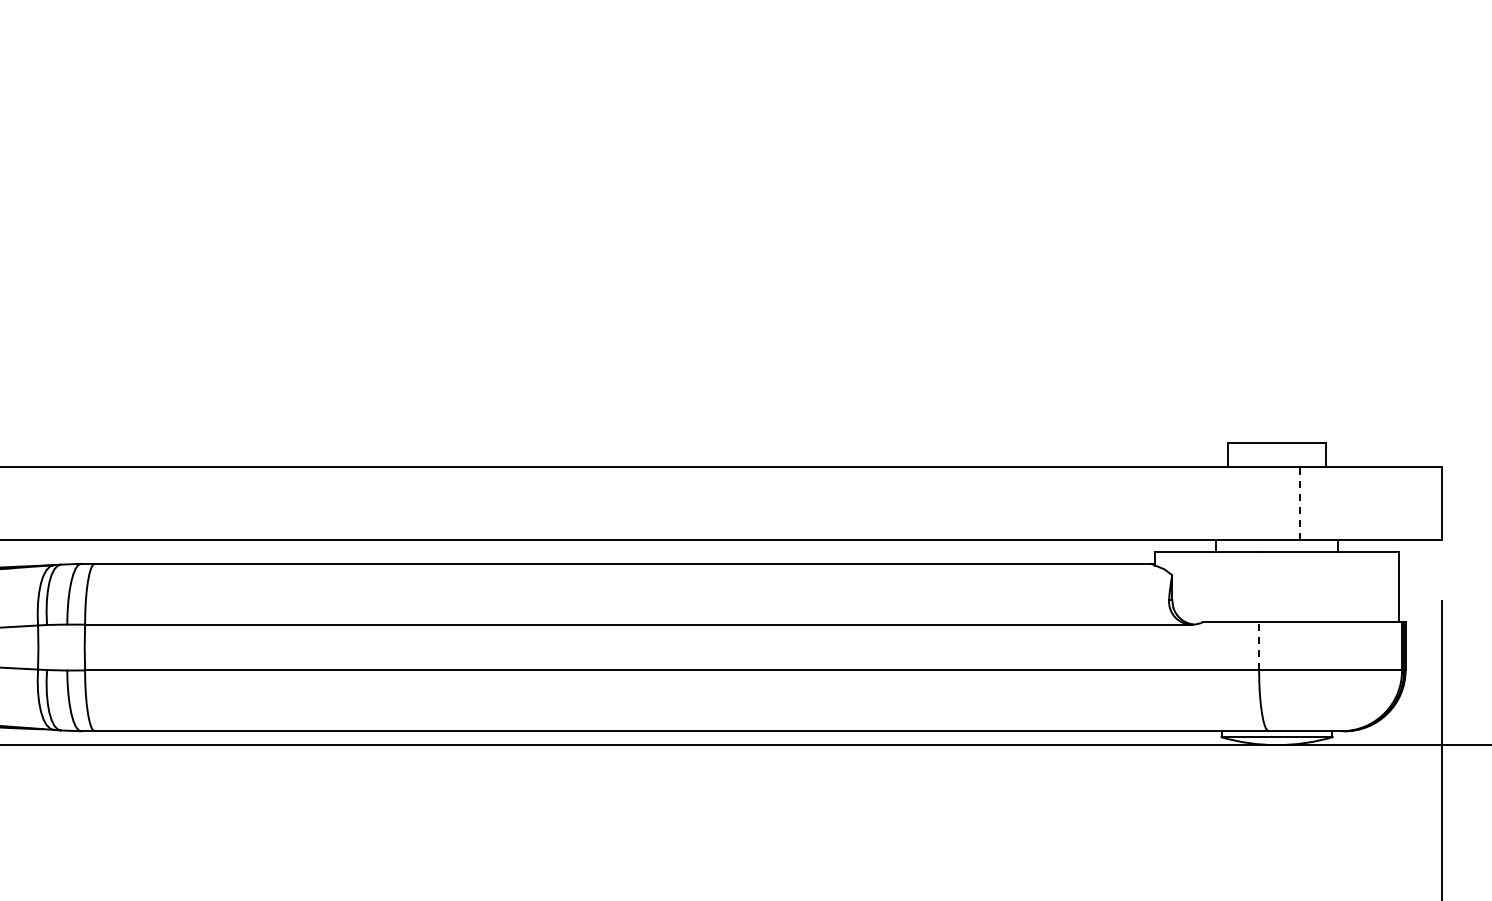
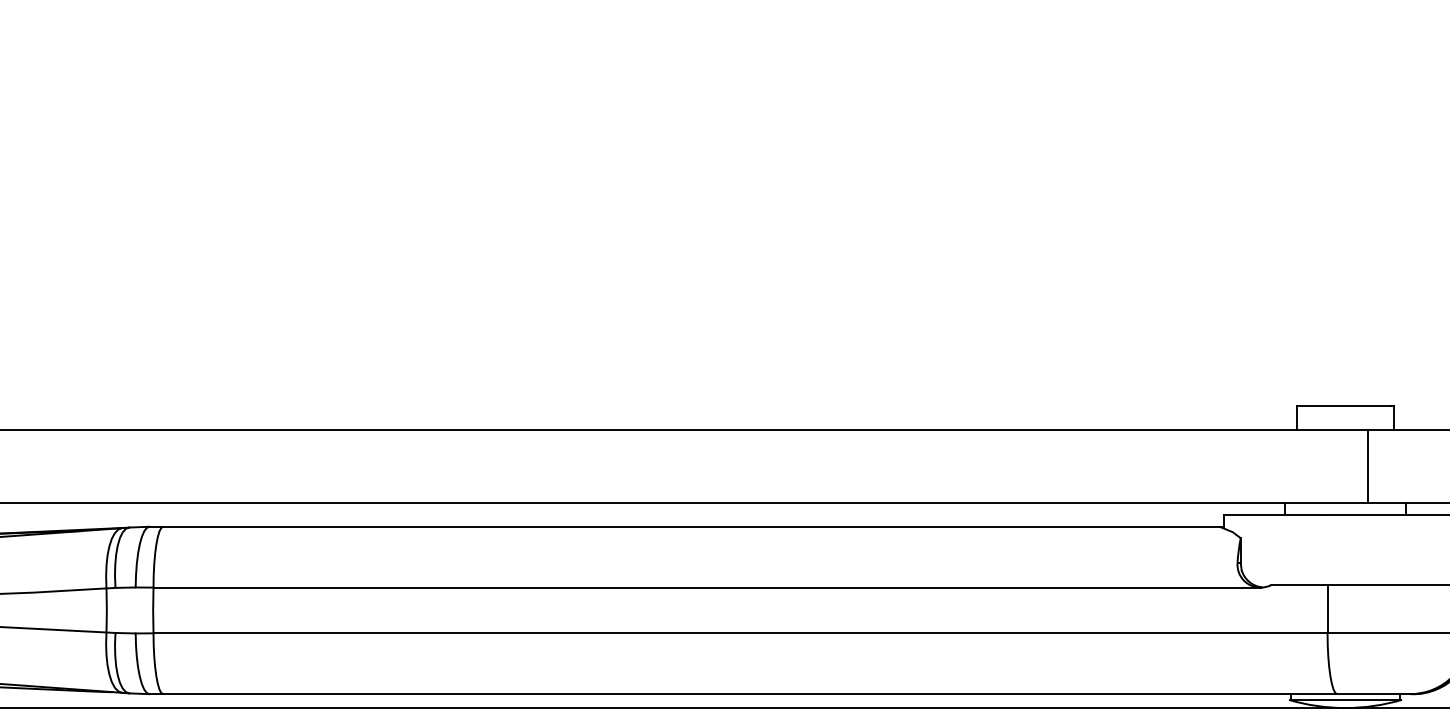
line: (1299, 503) -> (1367, 466), dashed -> solid
line: (1259, 645) -> (1327, 608), dashed -> solid

